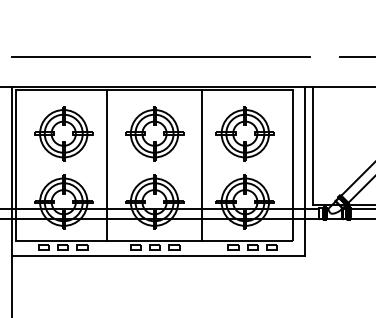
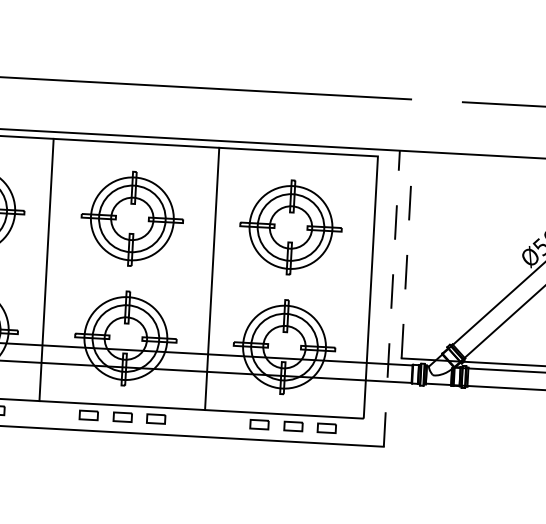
line: (312, 145) -> (407, 254), solid -> dashed
line: (305, 171) -> (392, 299), solid -> dashed

